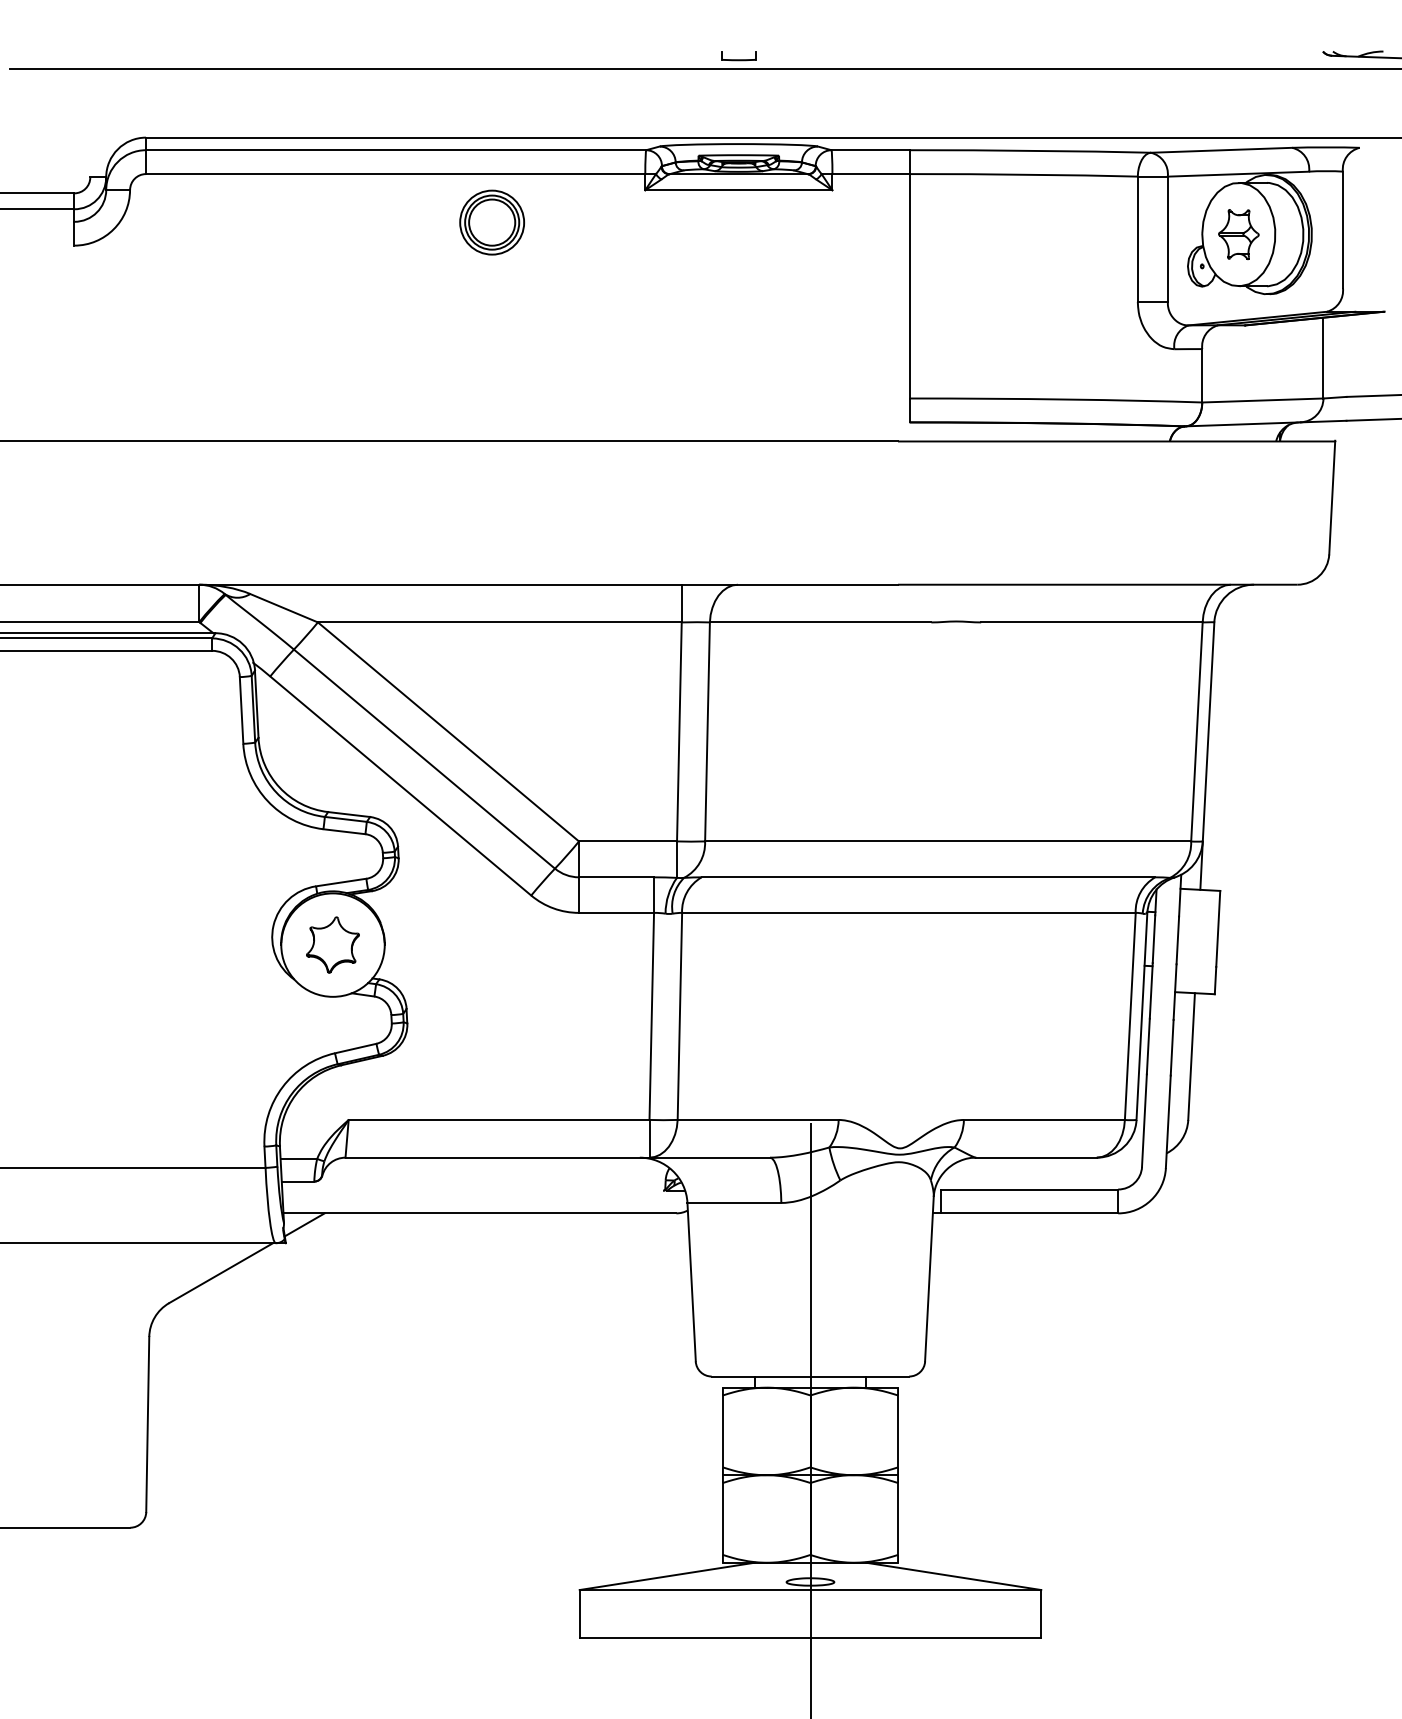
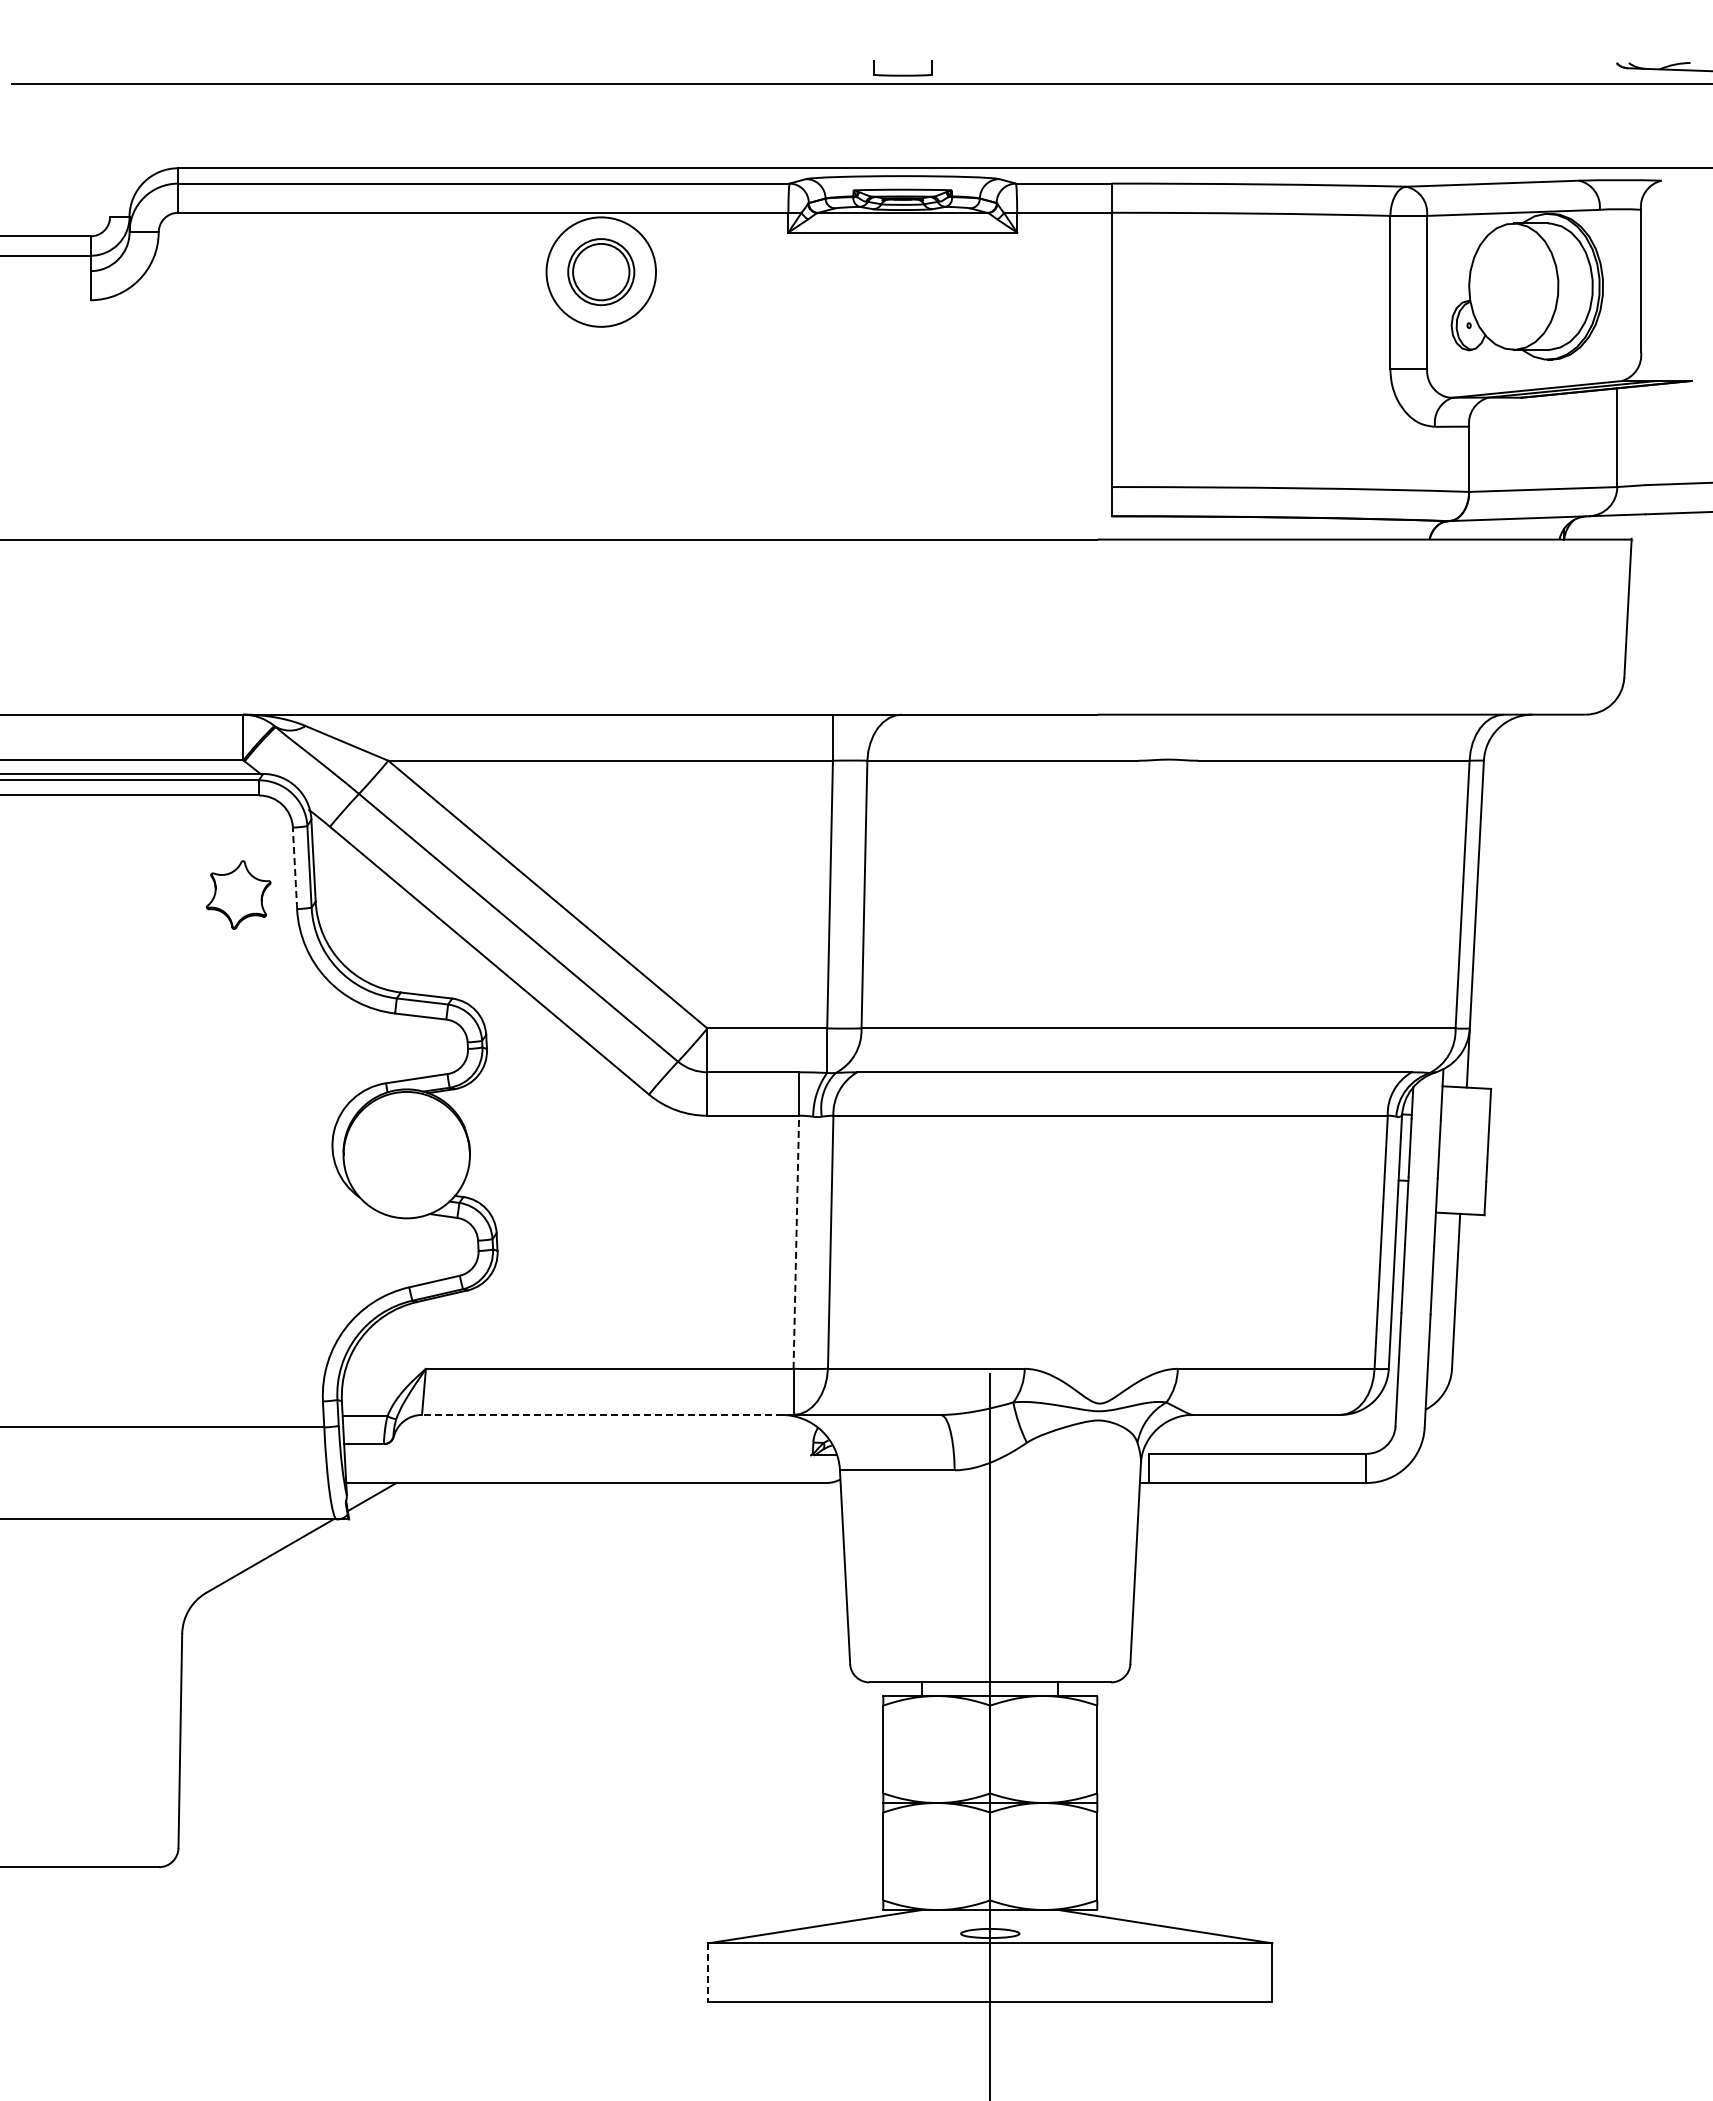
part: (738, 56) -> (902, 68), size x1.4
circle: (492, 222) -> (601, 272), size x1.4
part: (1238, 234) -> (1513, 286), removed
line: (241, 710) -> (295, 868), solid -> dashed
part: (332, 944) -> (238, 894), moved
line: (651, 1016) -> (796, 1242), solid -> dashed
line: (497, 1157) -> (607, 1414), solid -> dashed
line: (579, 1613) -> (708, 1972), solid -> dashed

